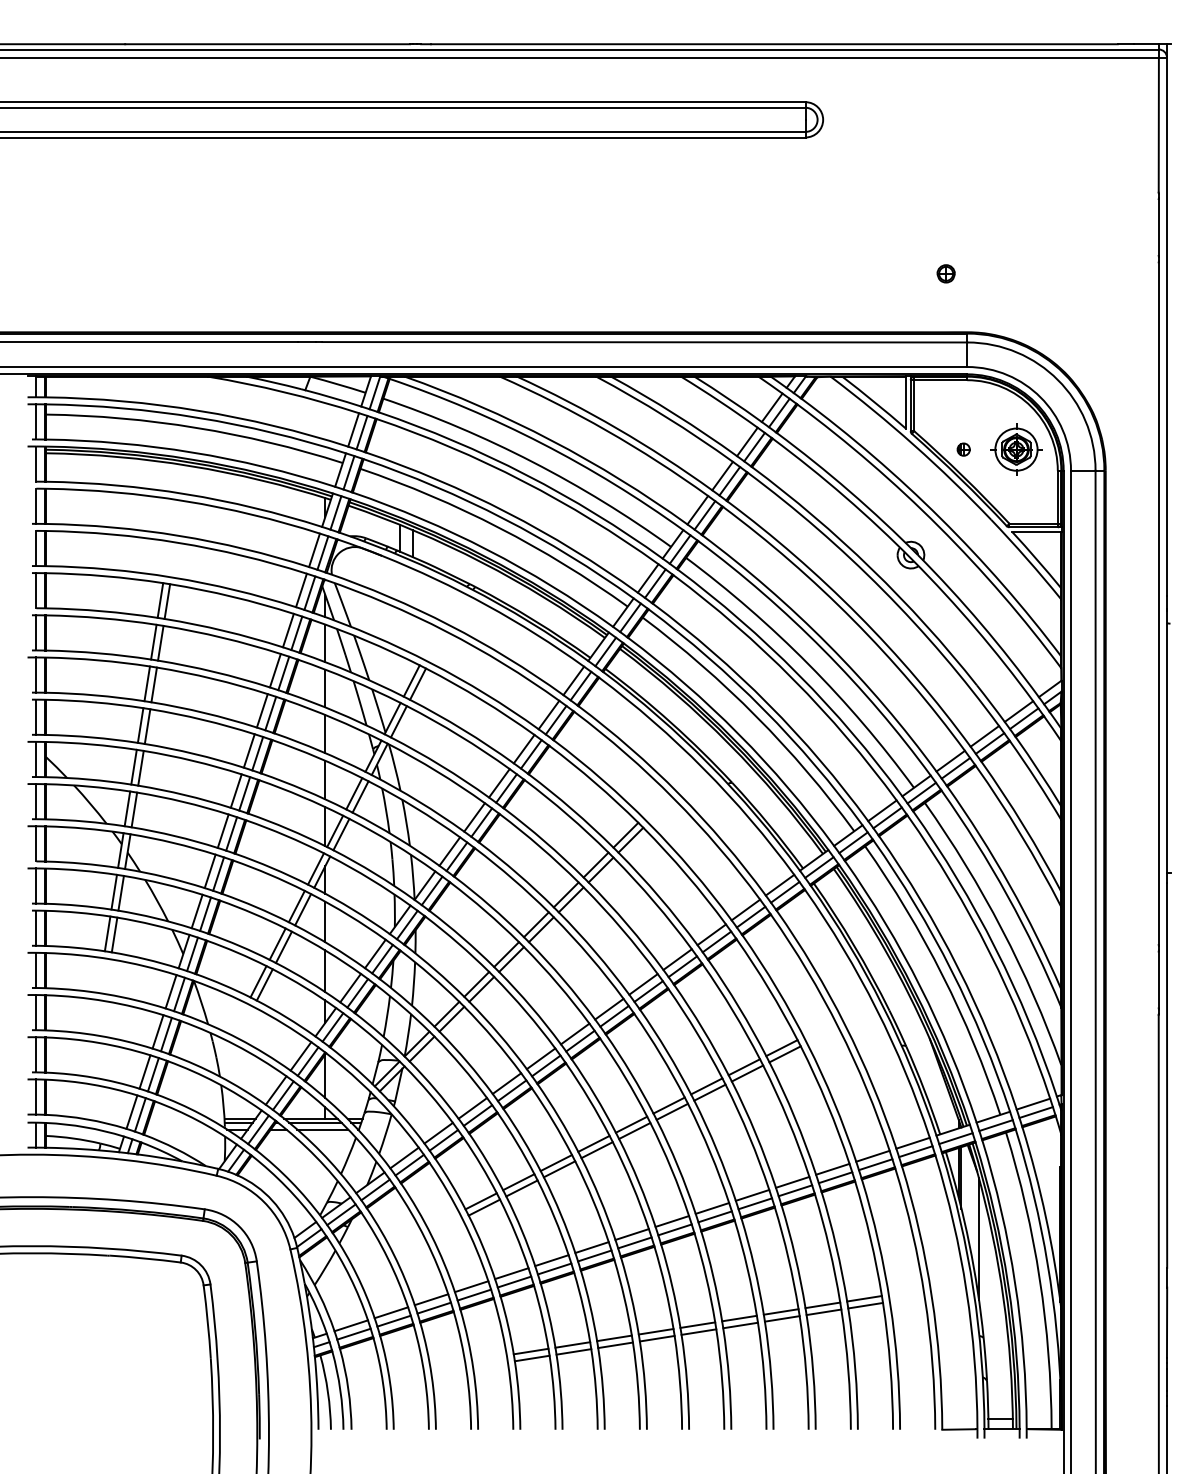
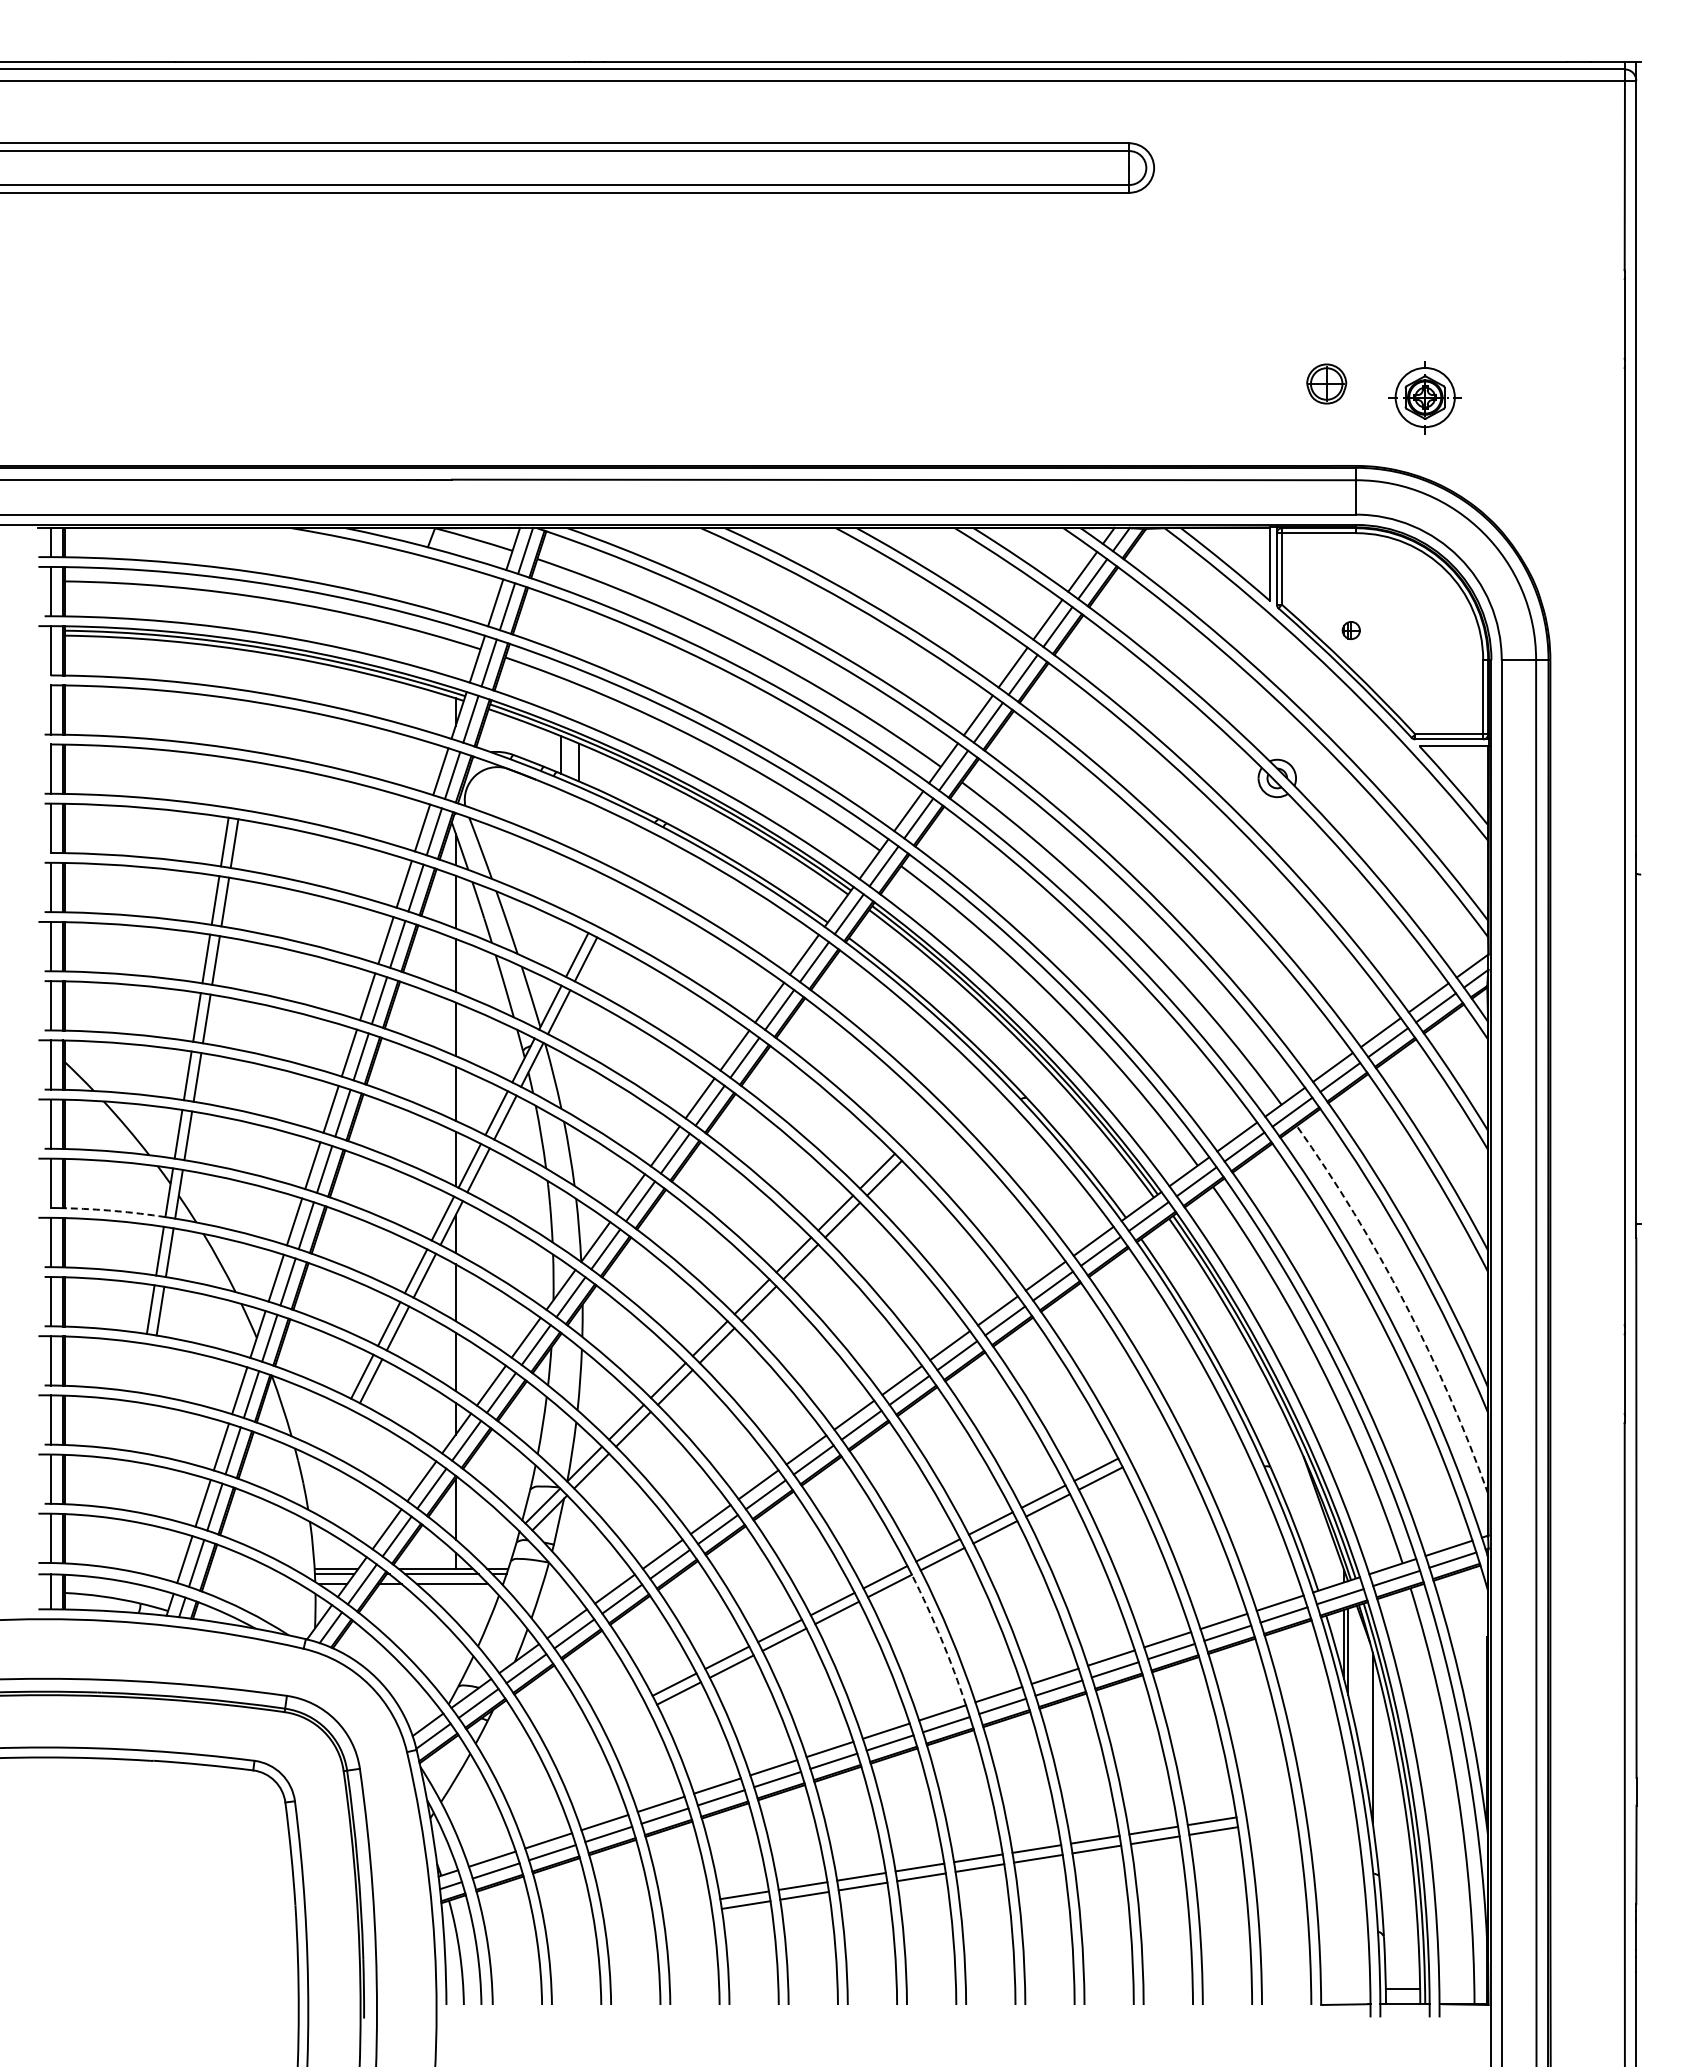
part: (946, 273) -> (1326, 383), size x1.6
part: (1015, 449) -> (1424, 397), moved
arc: (82, 863) -> (115, 1211), solid -> dashed
arc: (1001, 929) -> (1404, 1303), solid -> dashed
arc: (671, 1169) -> (941, 1639), solid -> dashed

